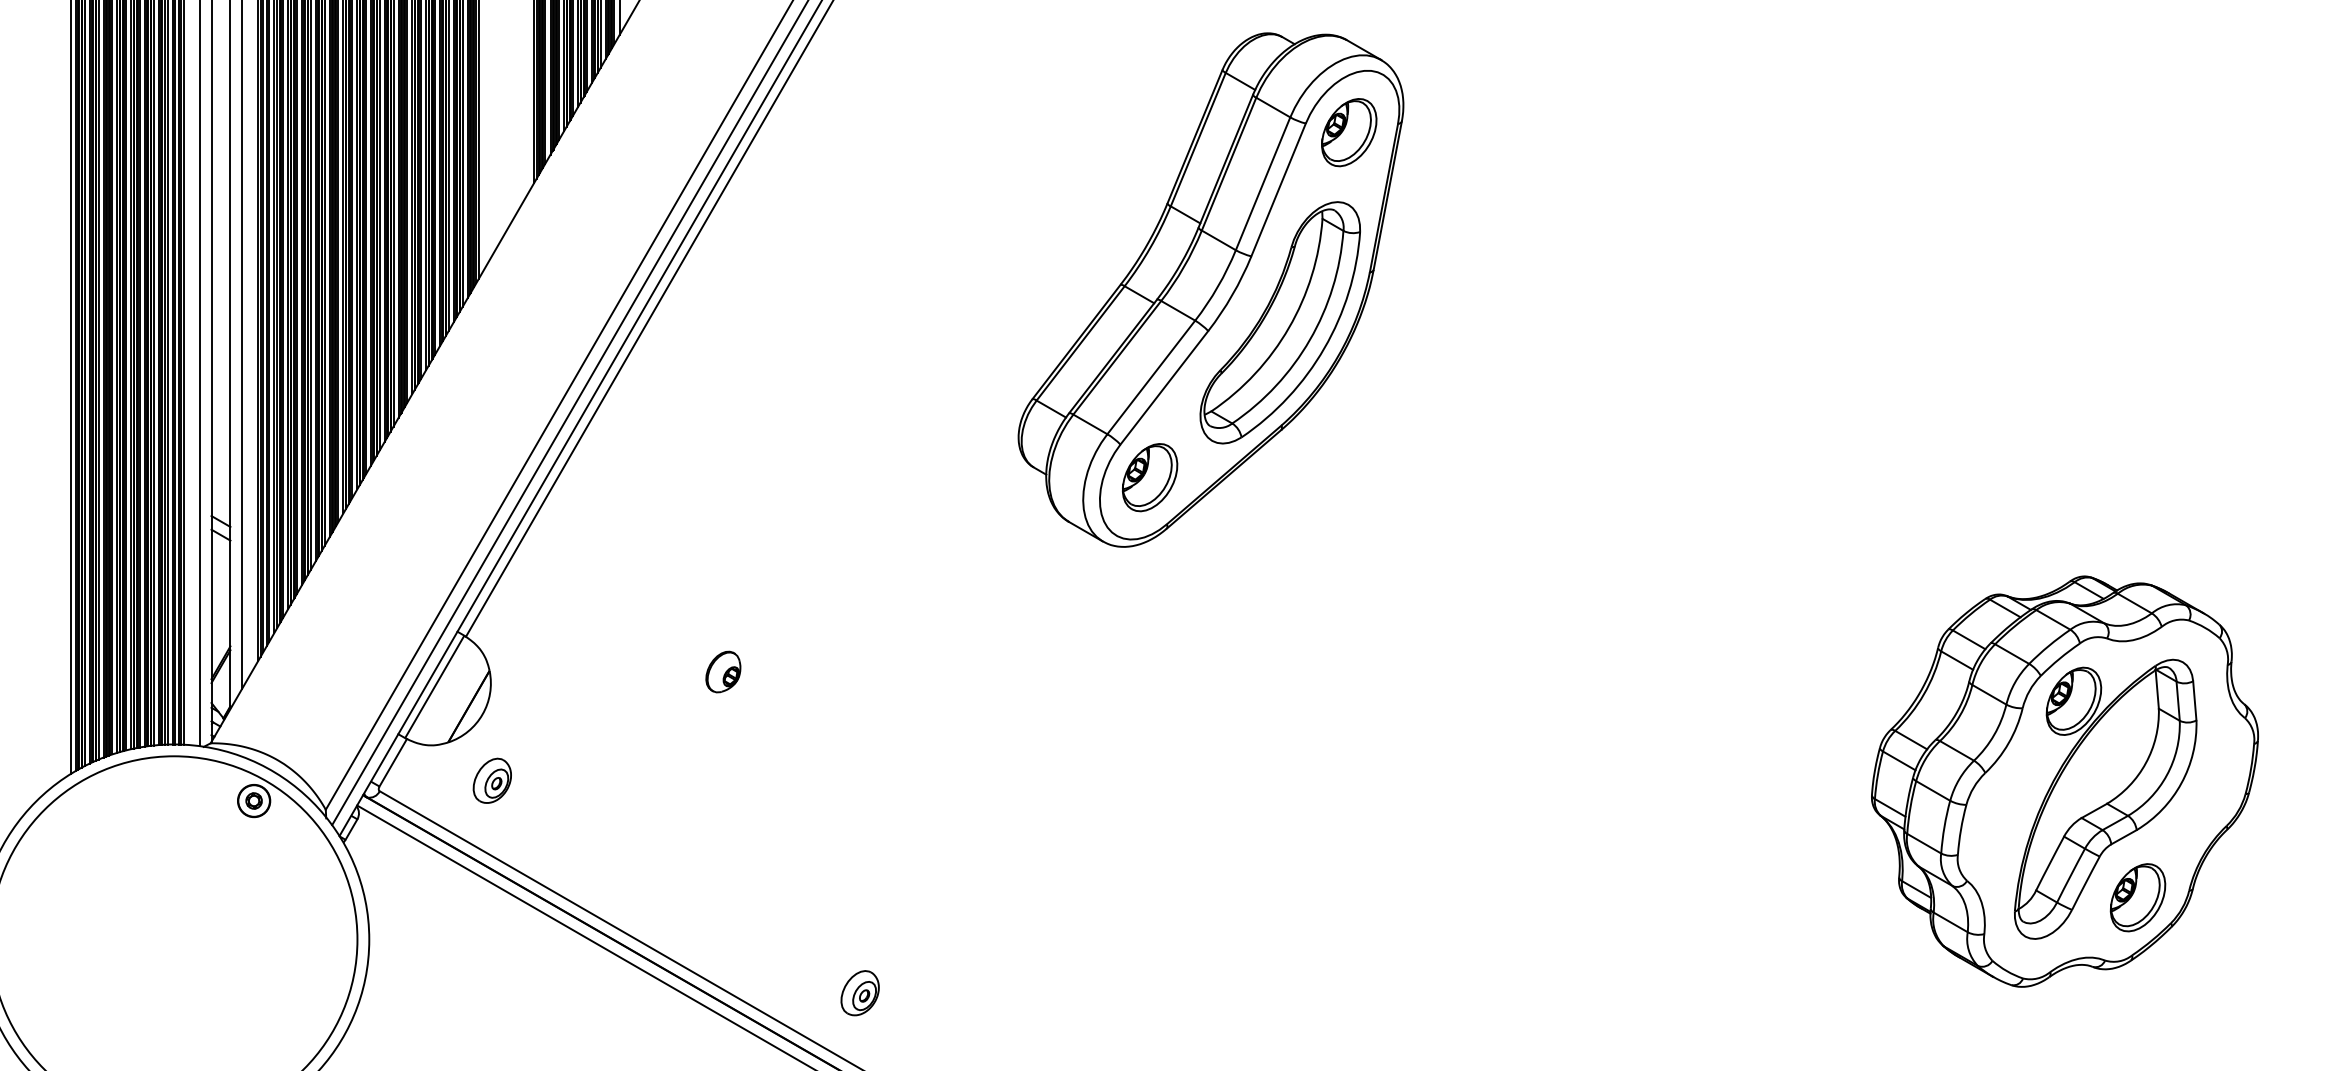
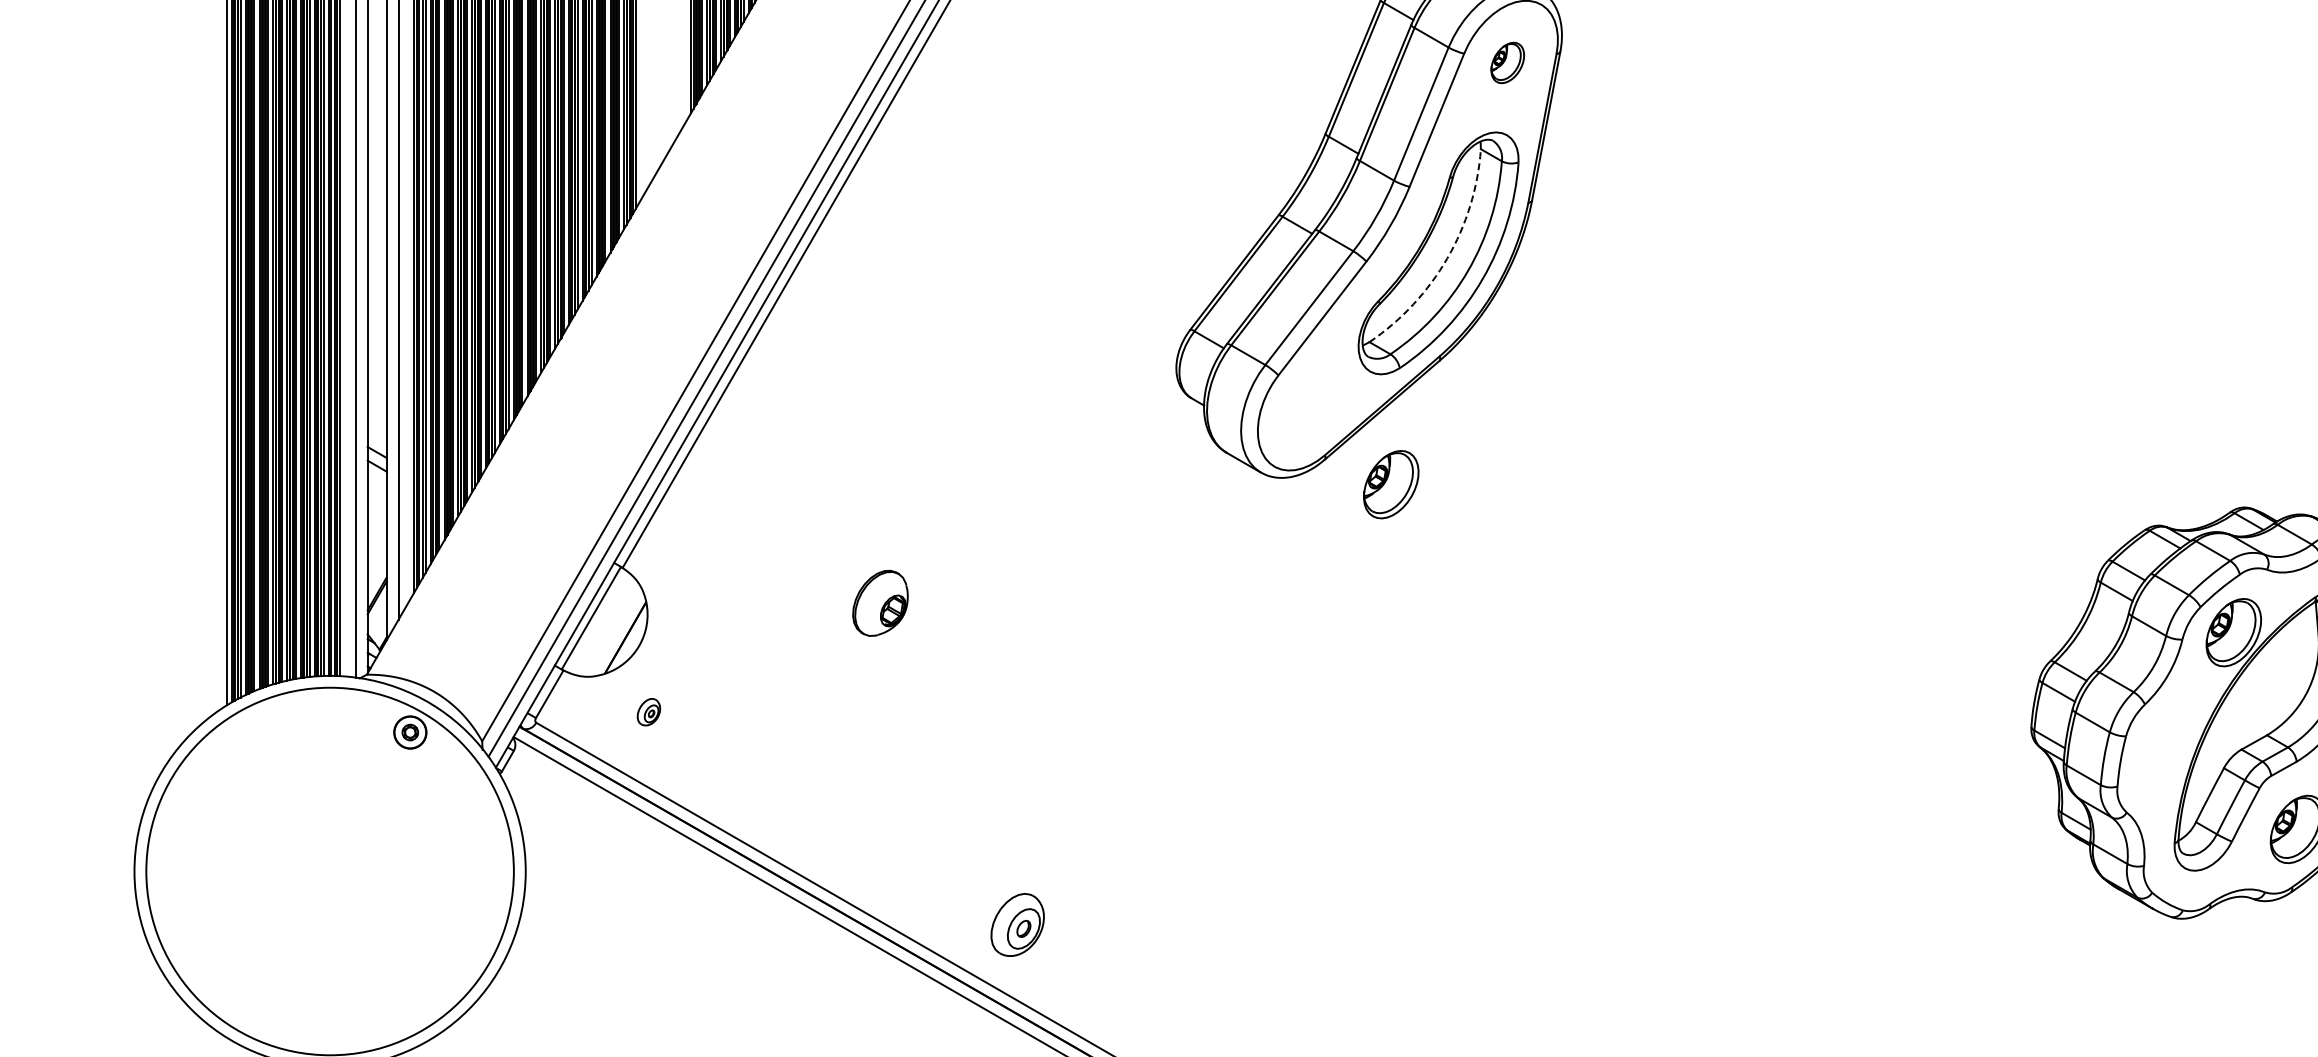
part: (1349, 132) -> (1507, 62), size x0.6
arc: (1289, 327) -> (1447, 258), solid -> dashed
part: (1150, 477) -> (1391, 484), moved
part: (723, 671) -> (880, 602), size x1.6
part: (491, 780) -> (648, 711), size x0.6
part: (859, 993) -> (1016, 925), size x1.4

